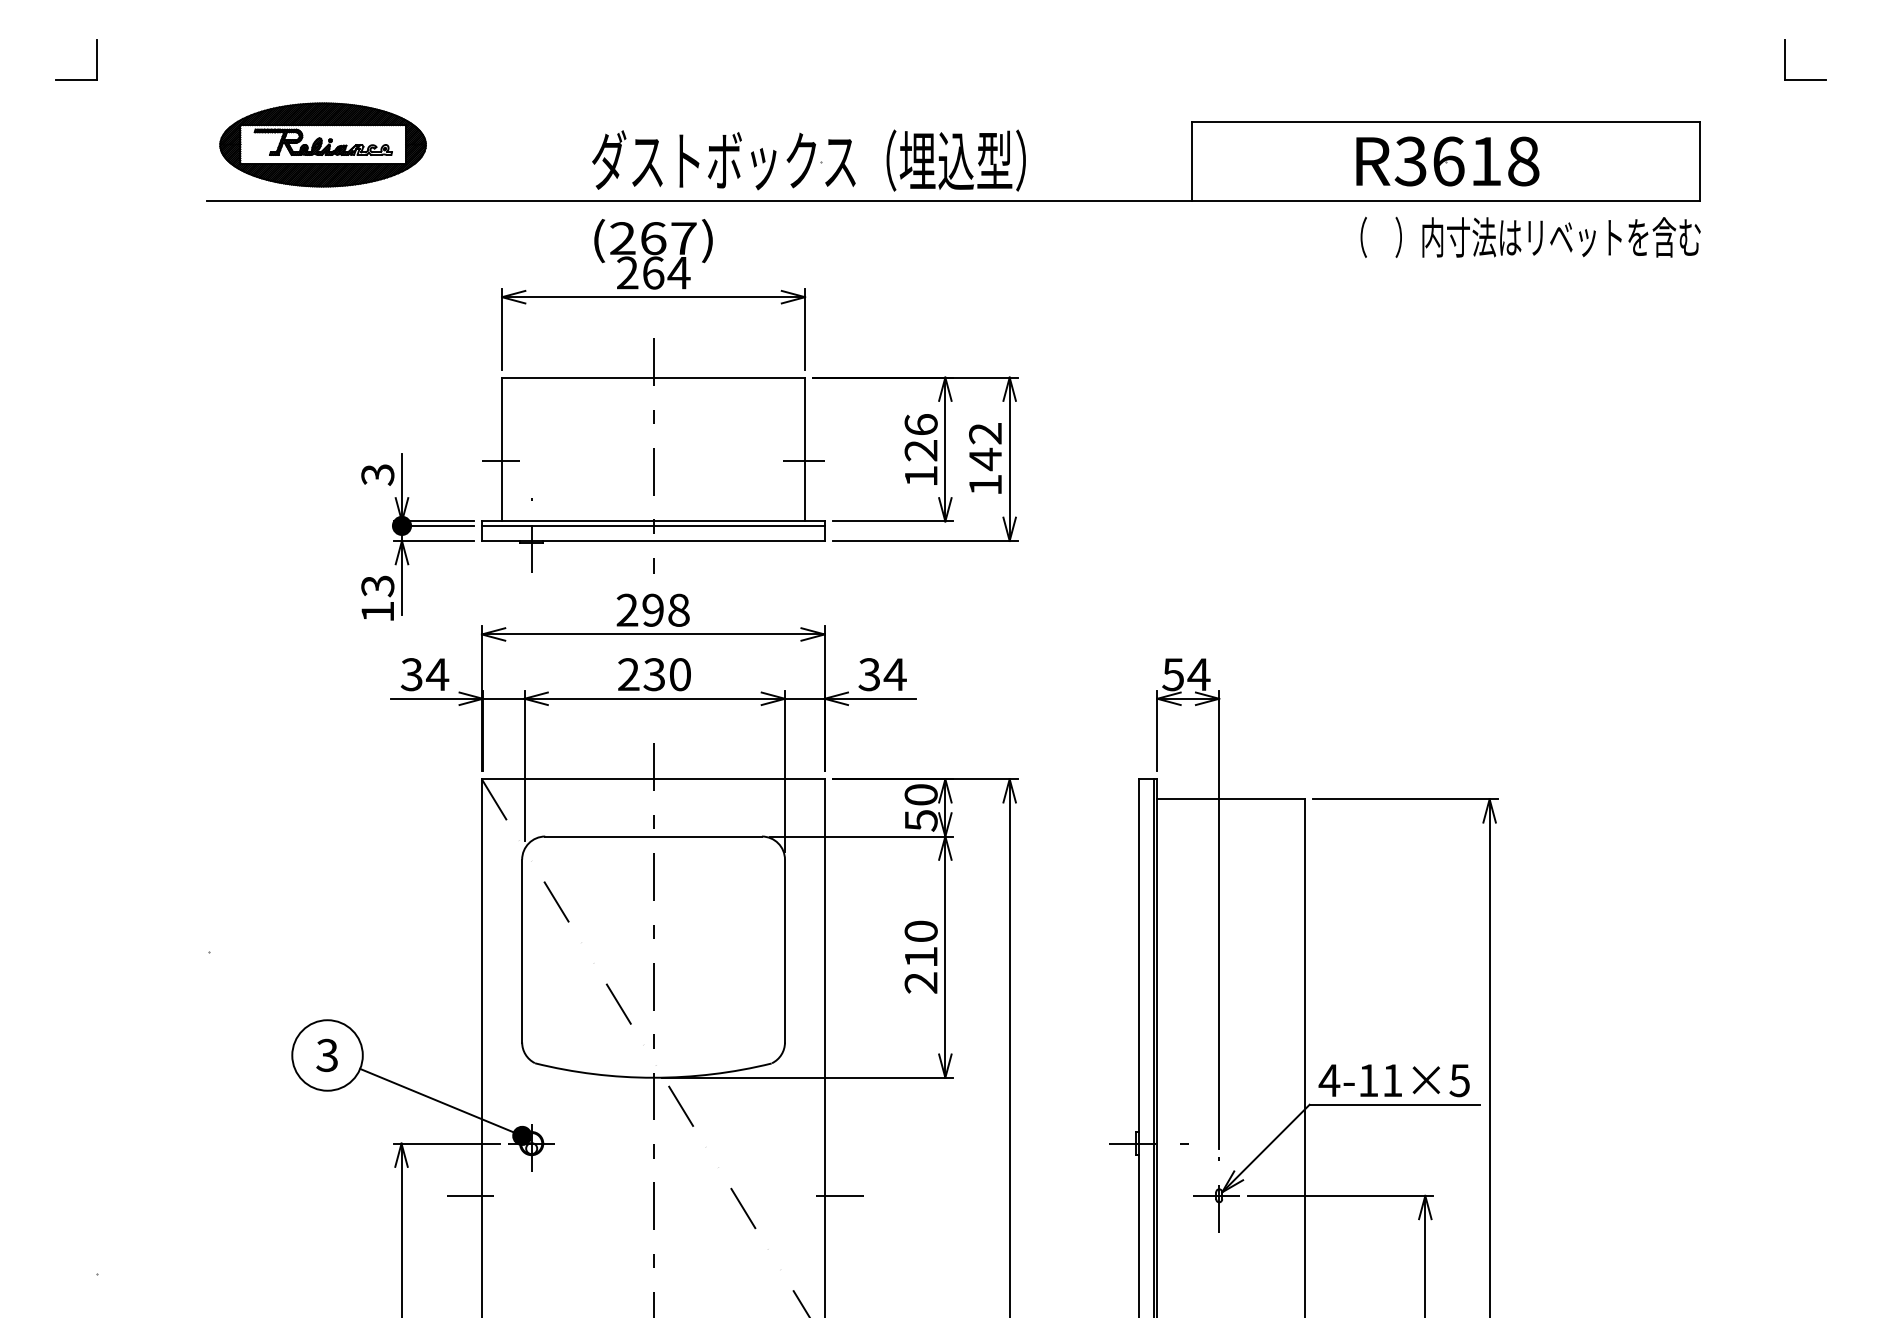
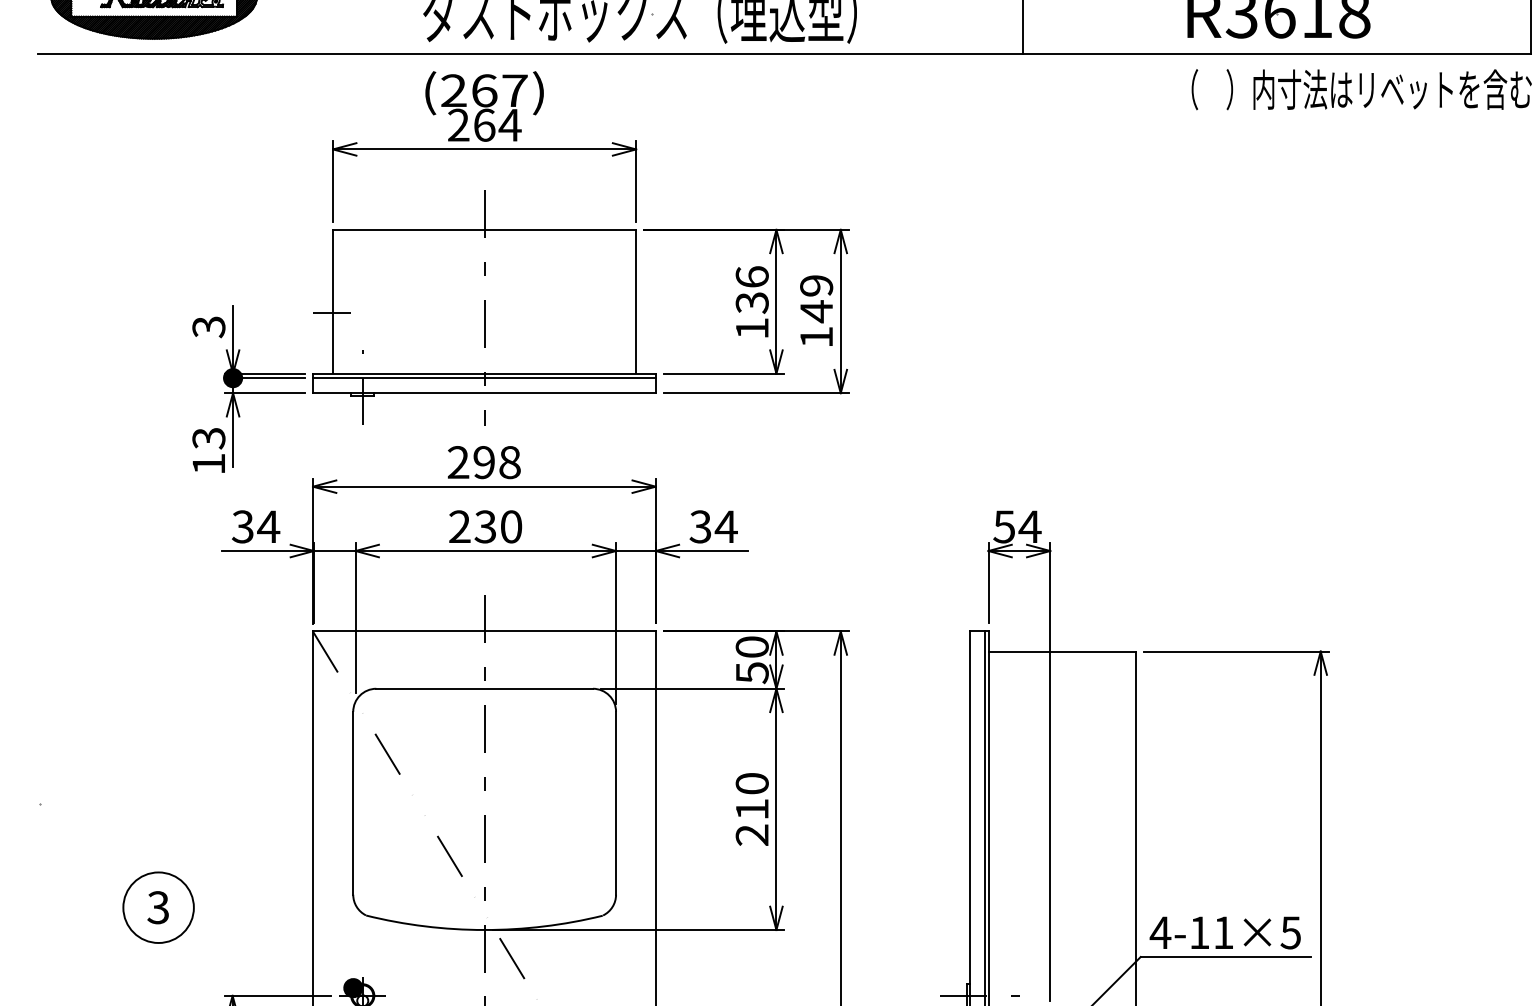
text: (985, 433) -> (816, 285), 142 -> 149
text: (921, 450) -> (752, 302), 126 -> 136
line: (803, 461) -> (634, 313), removed
line: (441, 1101) -> (272, 953), removed

